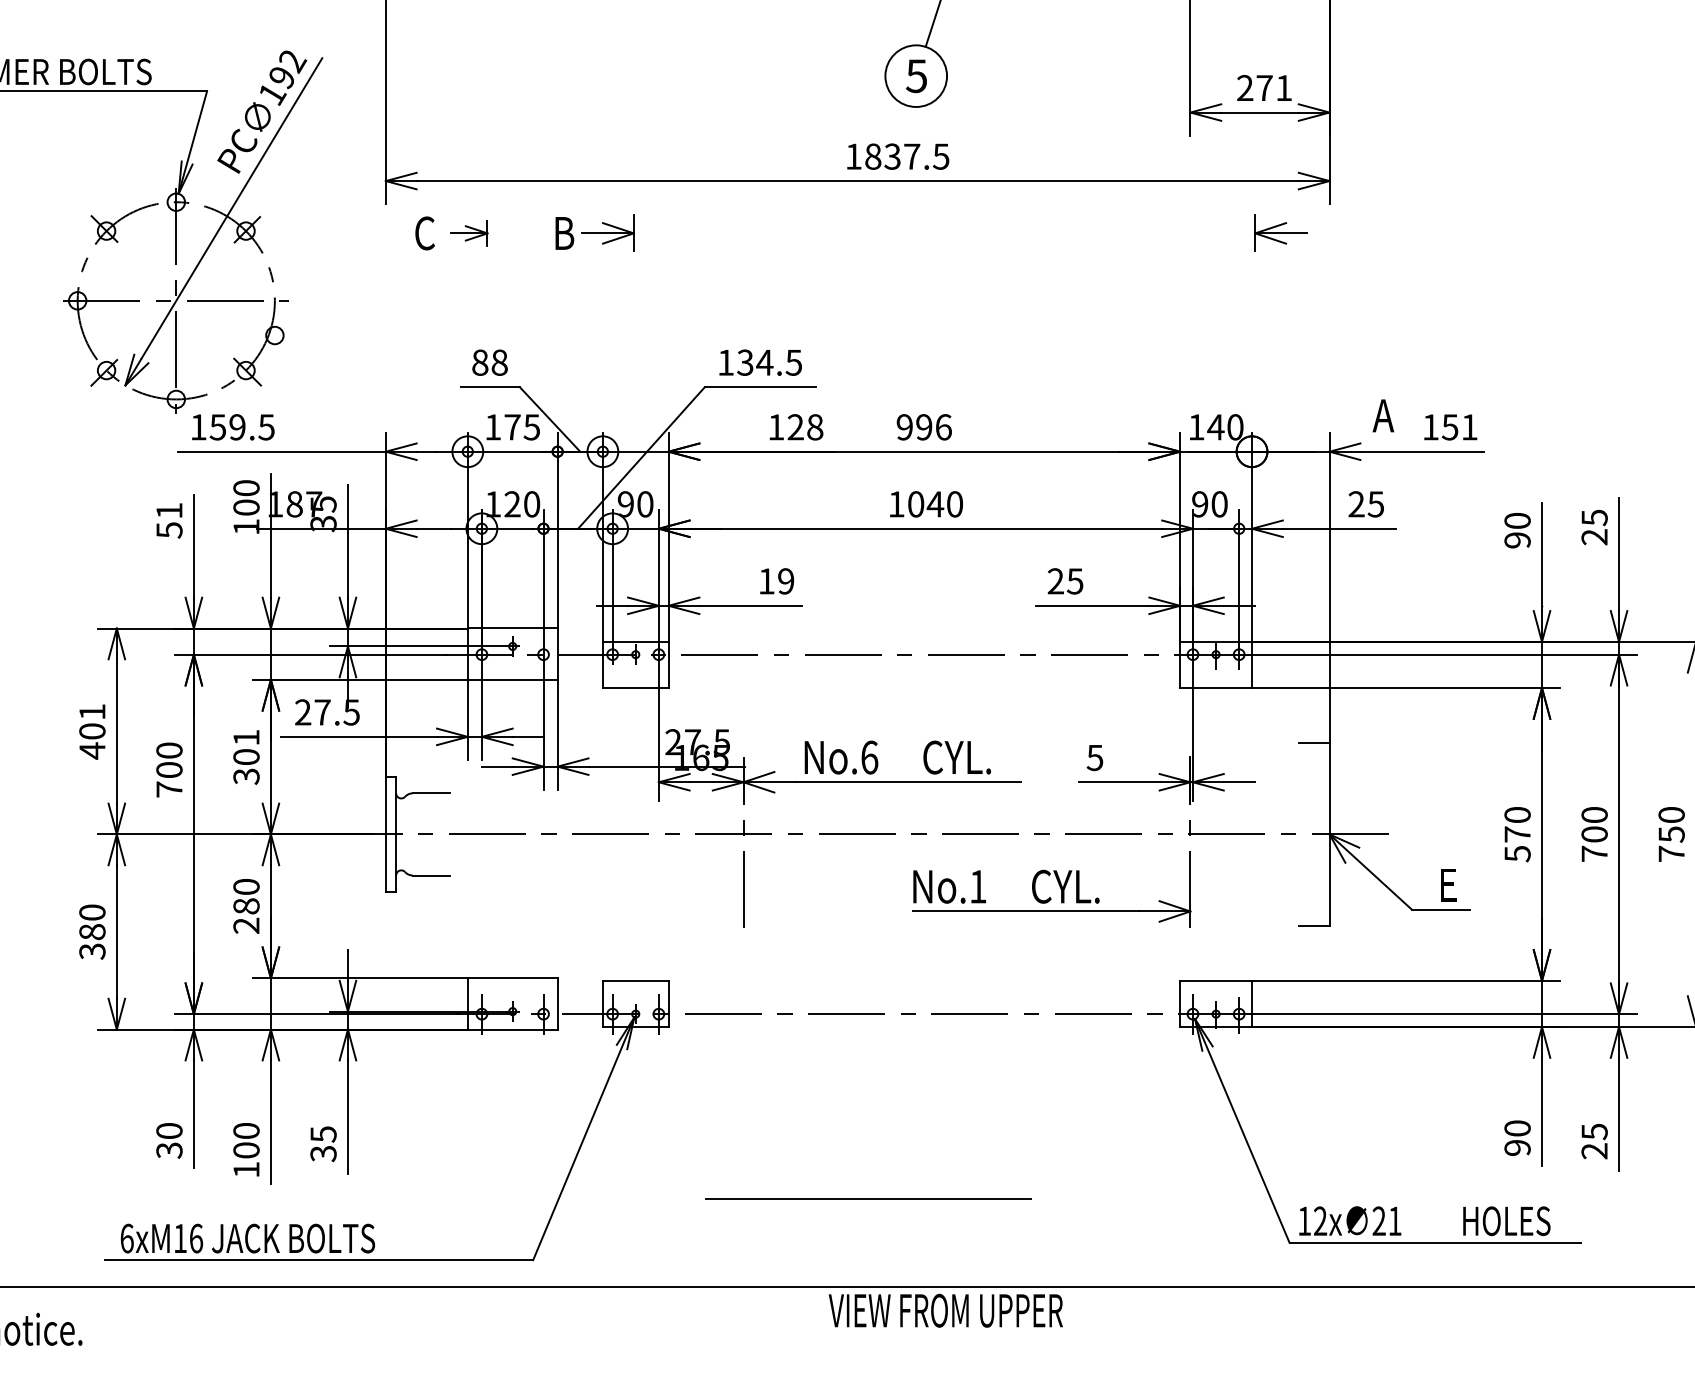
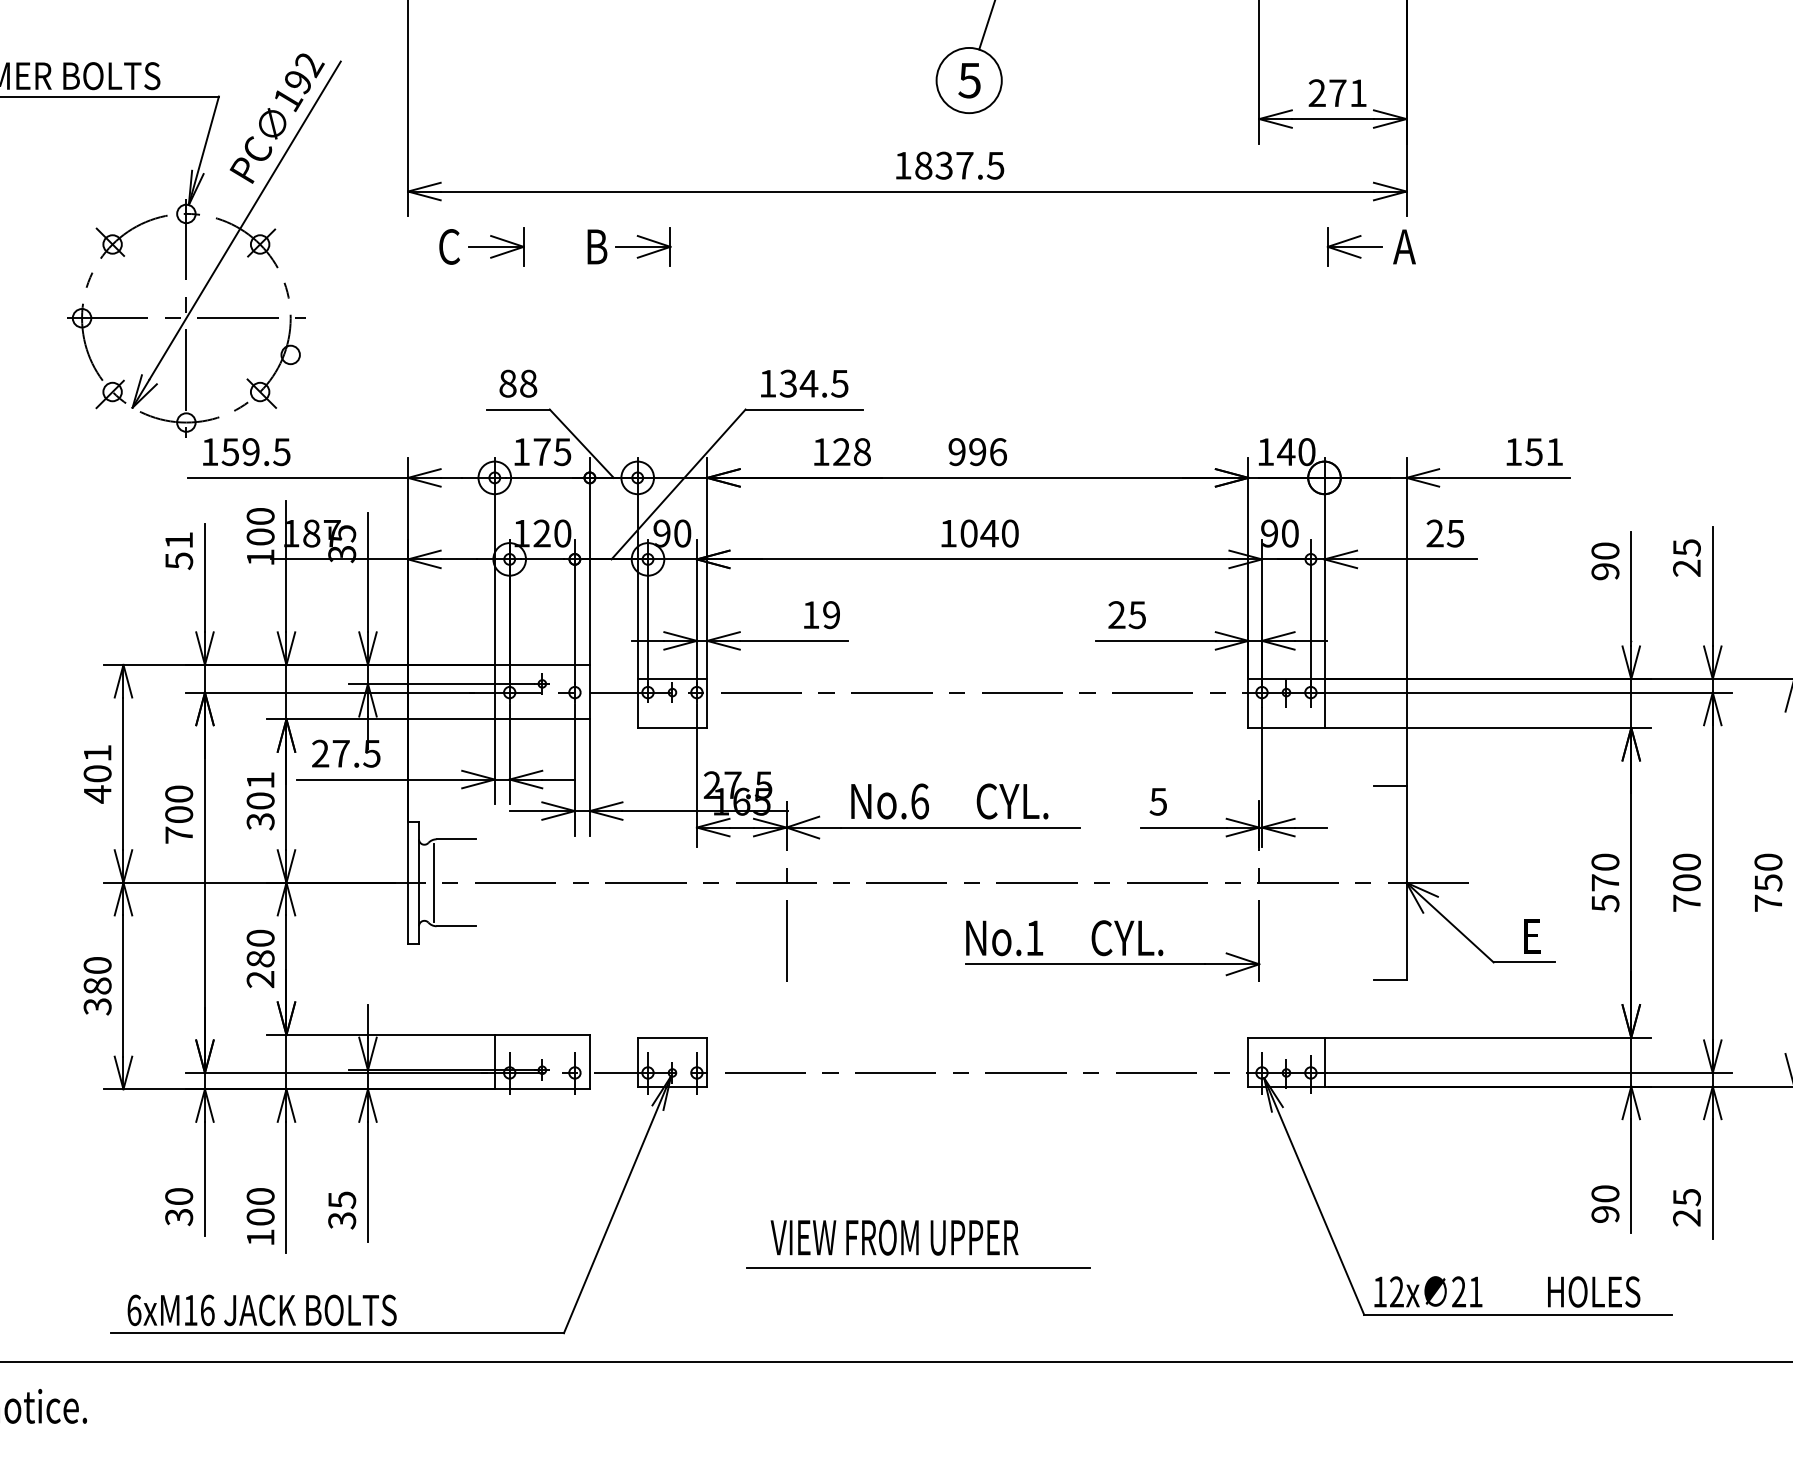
part: (469, 233) -> (496, 246), size x1.43
text: (1383, 415) -> (1404, 246), moved
line: (410, 834) -> (434, 882), added
text: (945, 1310) -> (894, 1237), moved

